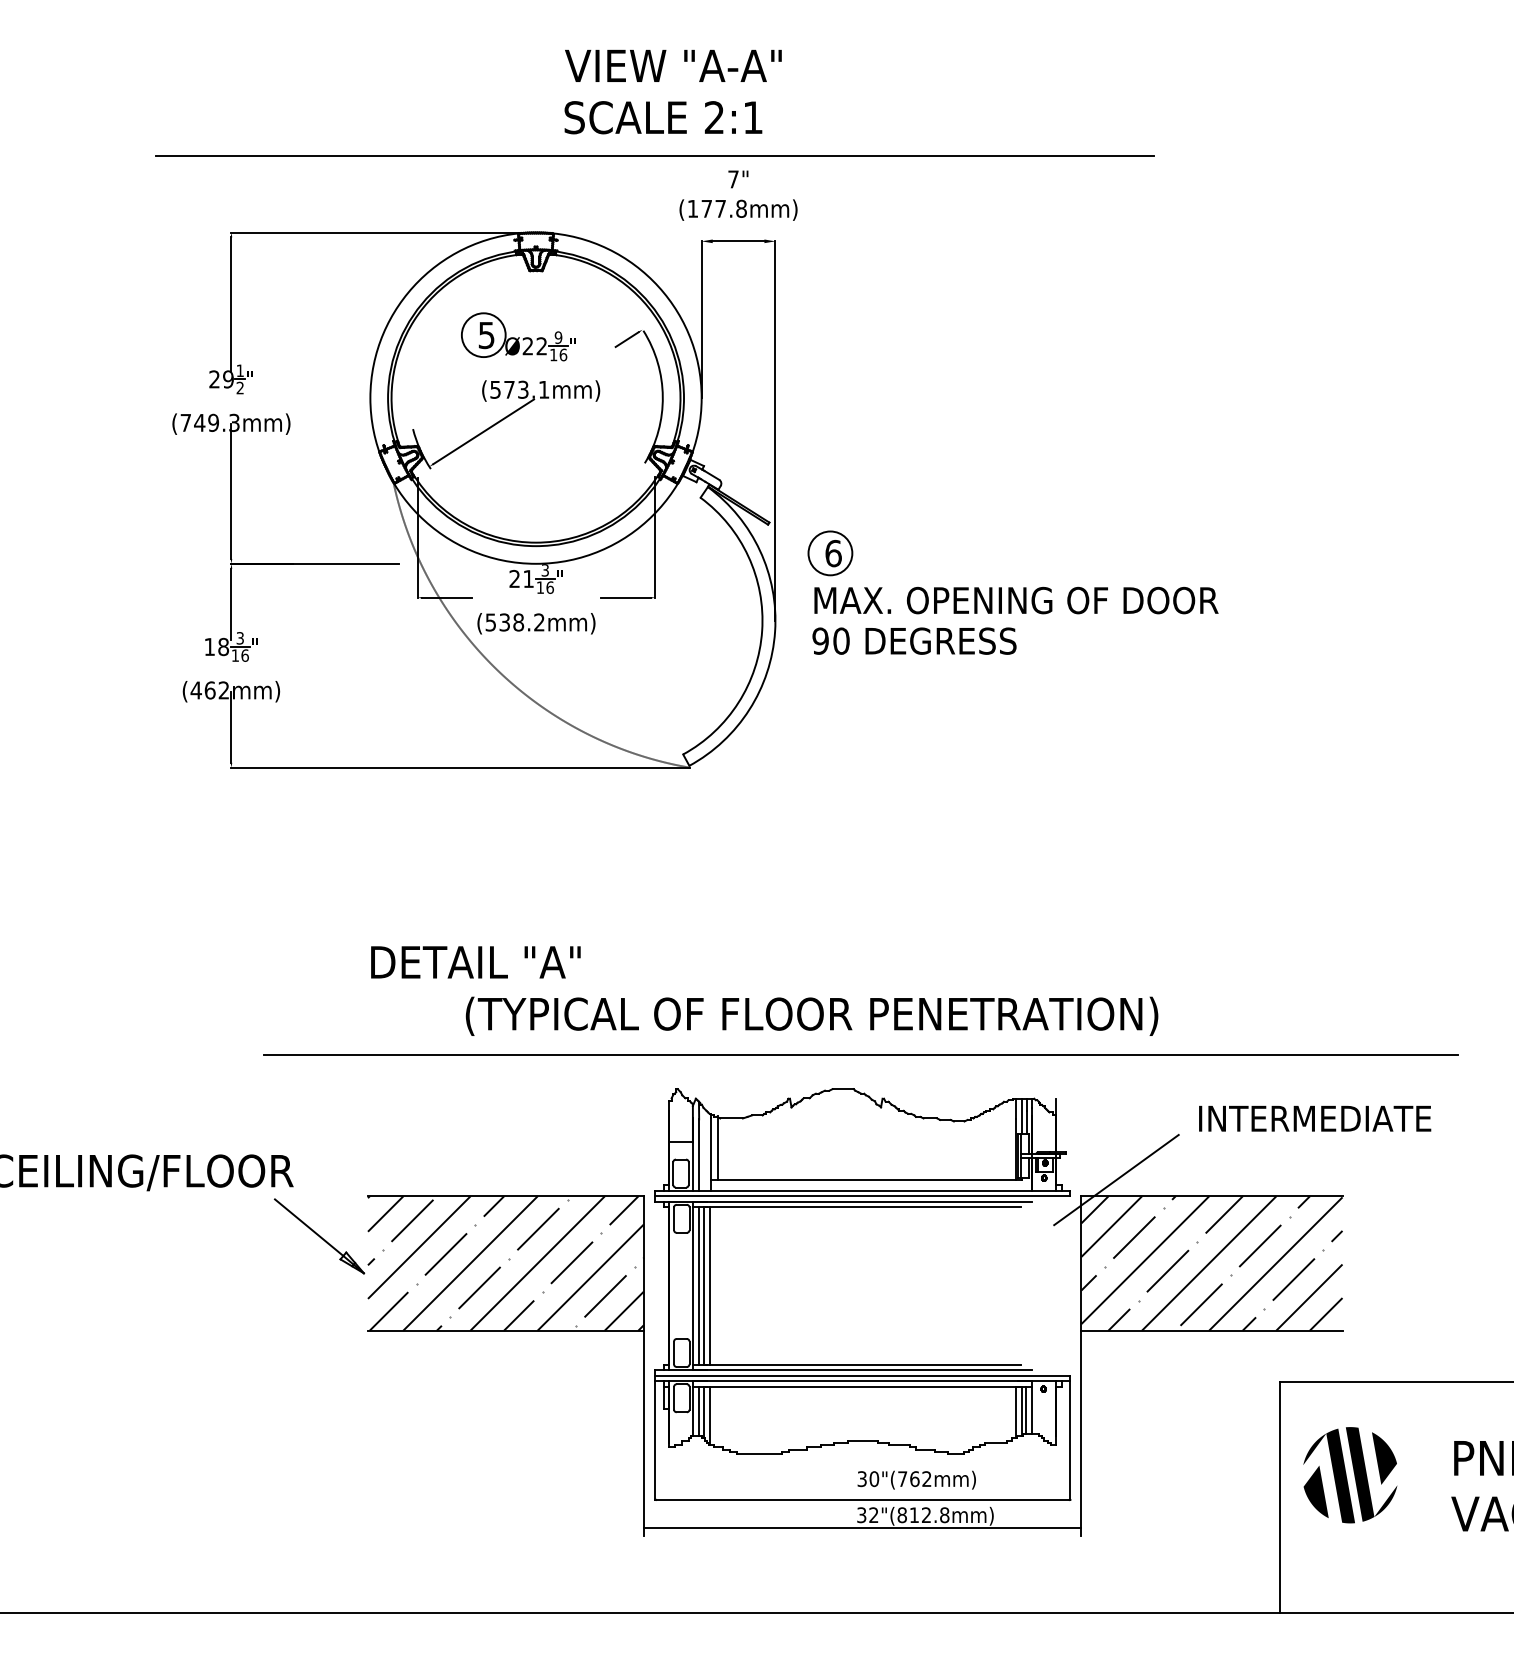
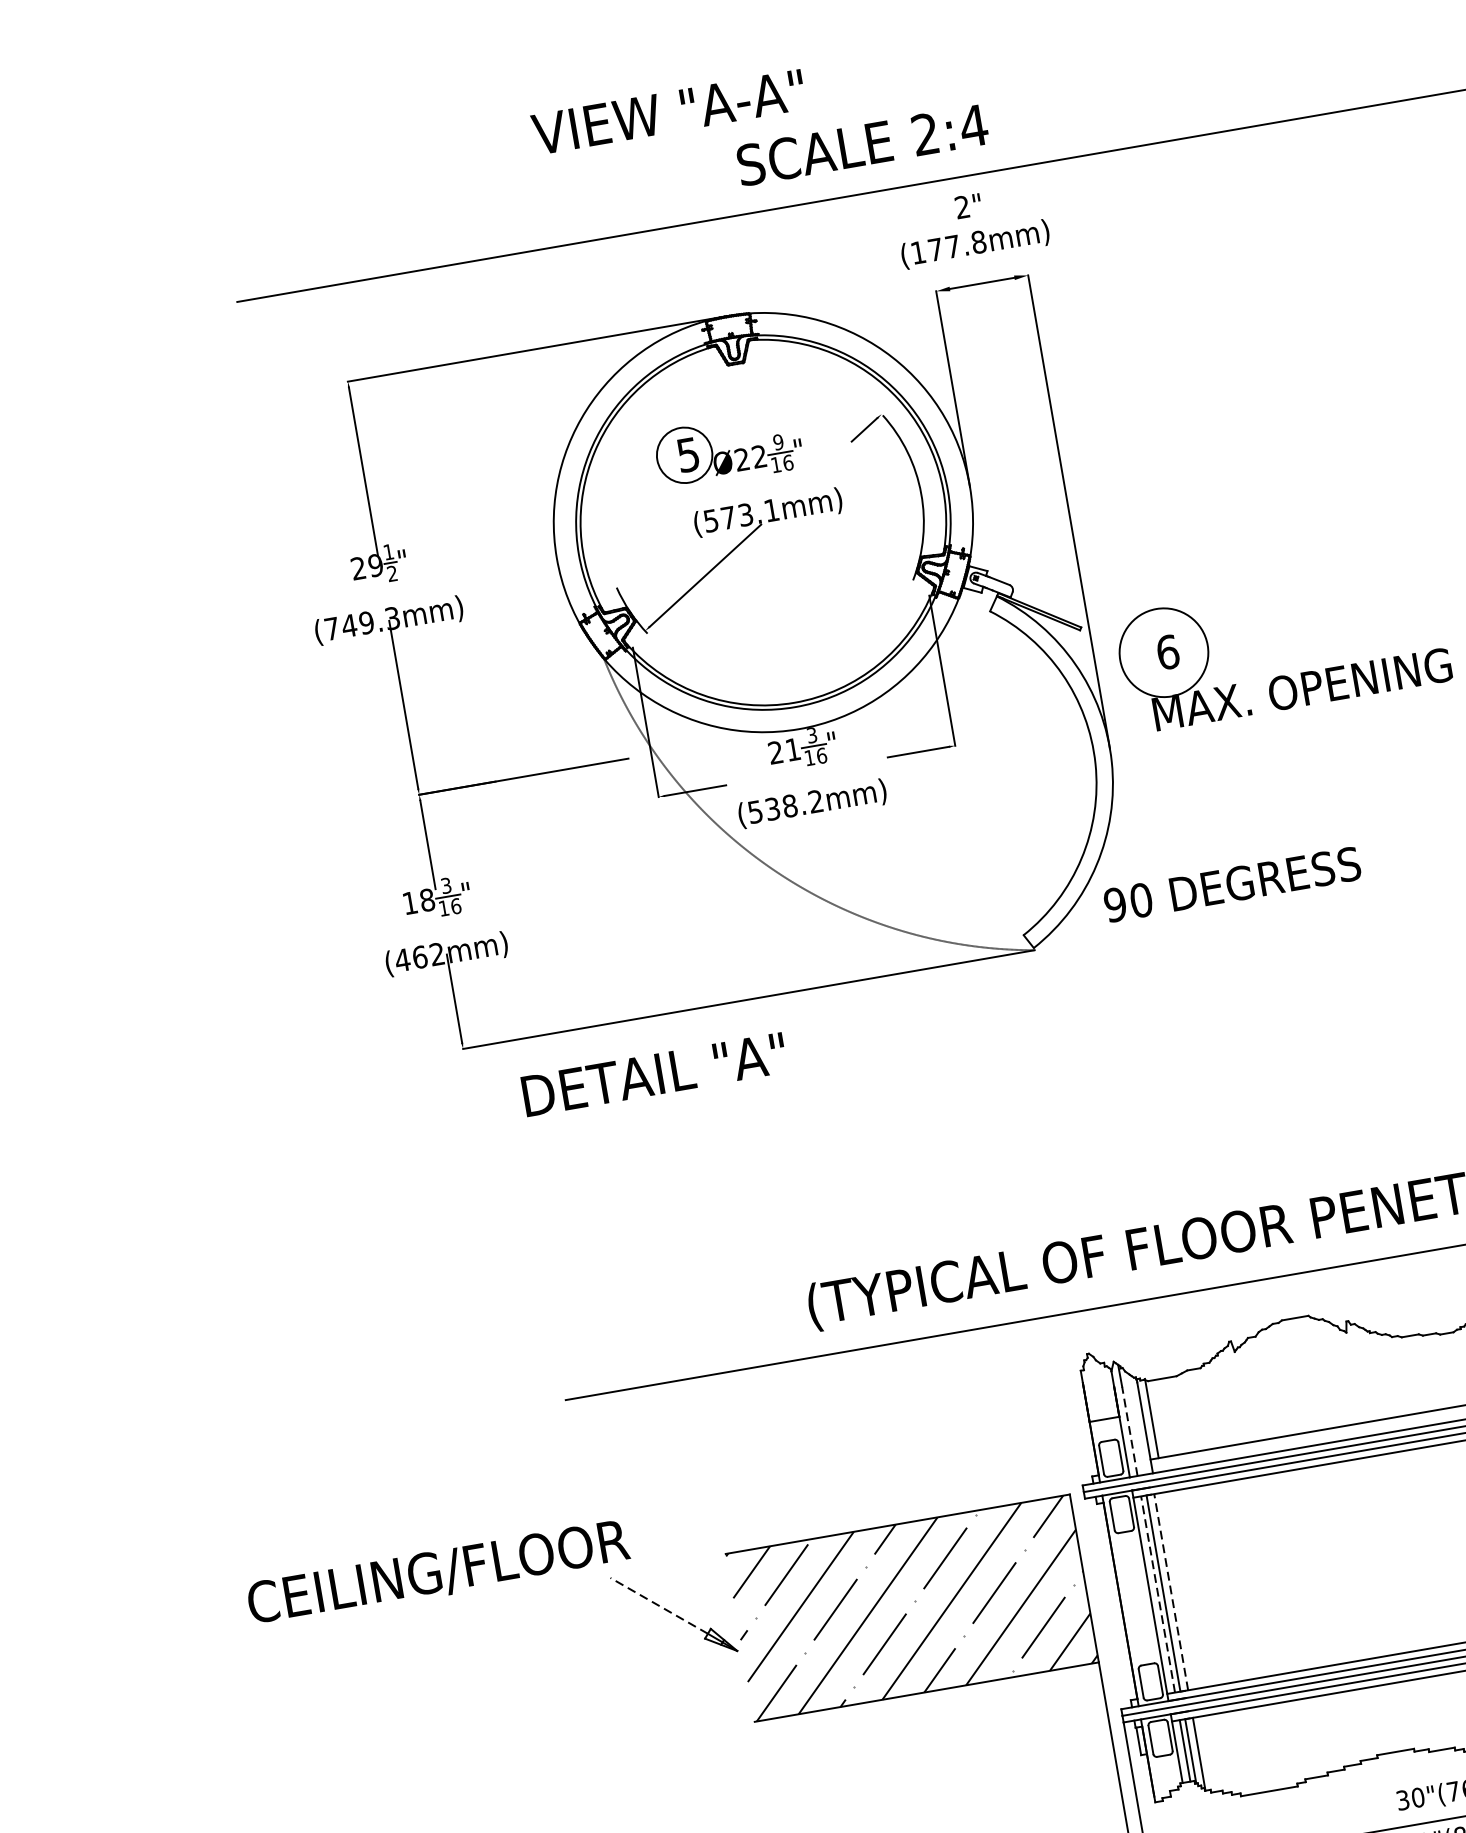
text: (673, 65) -> (668, 111), moved
text: (752, 117) -> (972, 125), 2:1 -> 2:4
text: (733, 179) -> (962, 207), 7" -> 2"
circle: (830, 553) -> (1164, 652), size x1.6
text: (914, 640) -> (1232, 883), moved
text: (475, 962) -> (653, 1074), moved
line: (699, 1155) -> (1130, 1431), solid -> dashed
line: (308, 1227) -> (658, 1605), solid -> dashed
line: (699, 1285) -> (1158, 1593), solid -> dashed
line: (709, 1285) -> (1170, 1591), solid -> dashed

